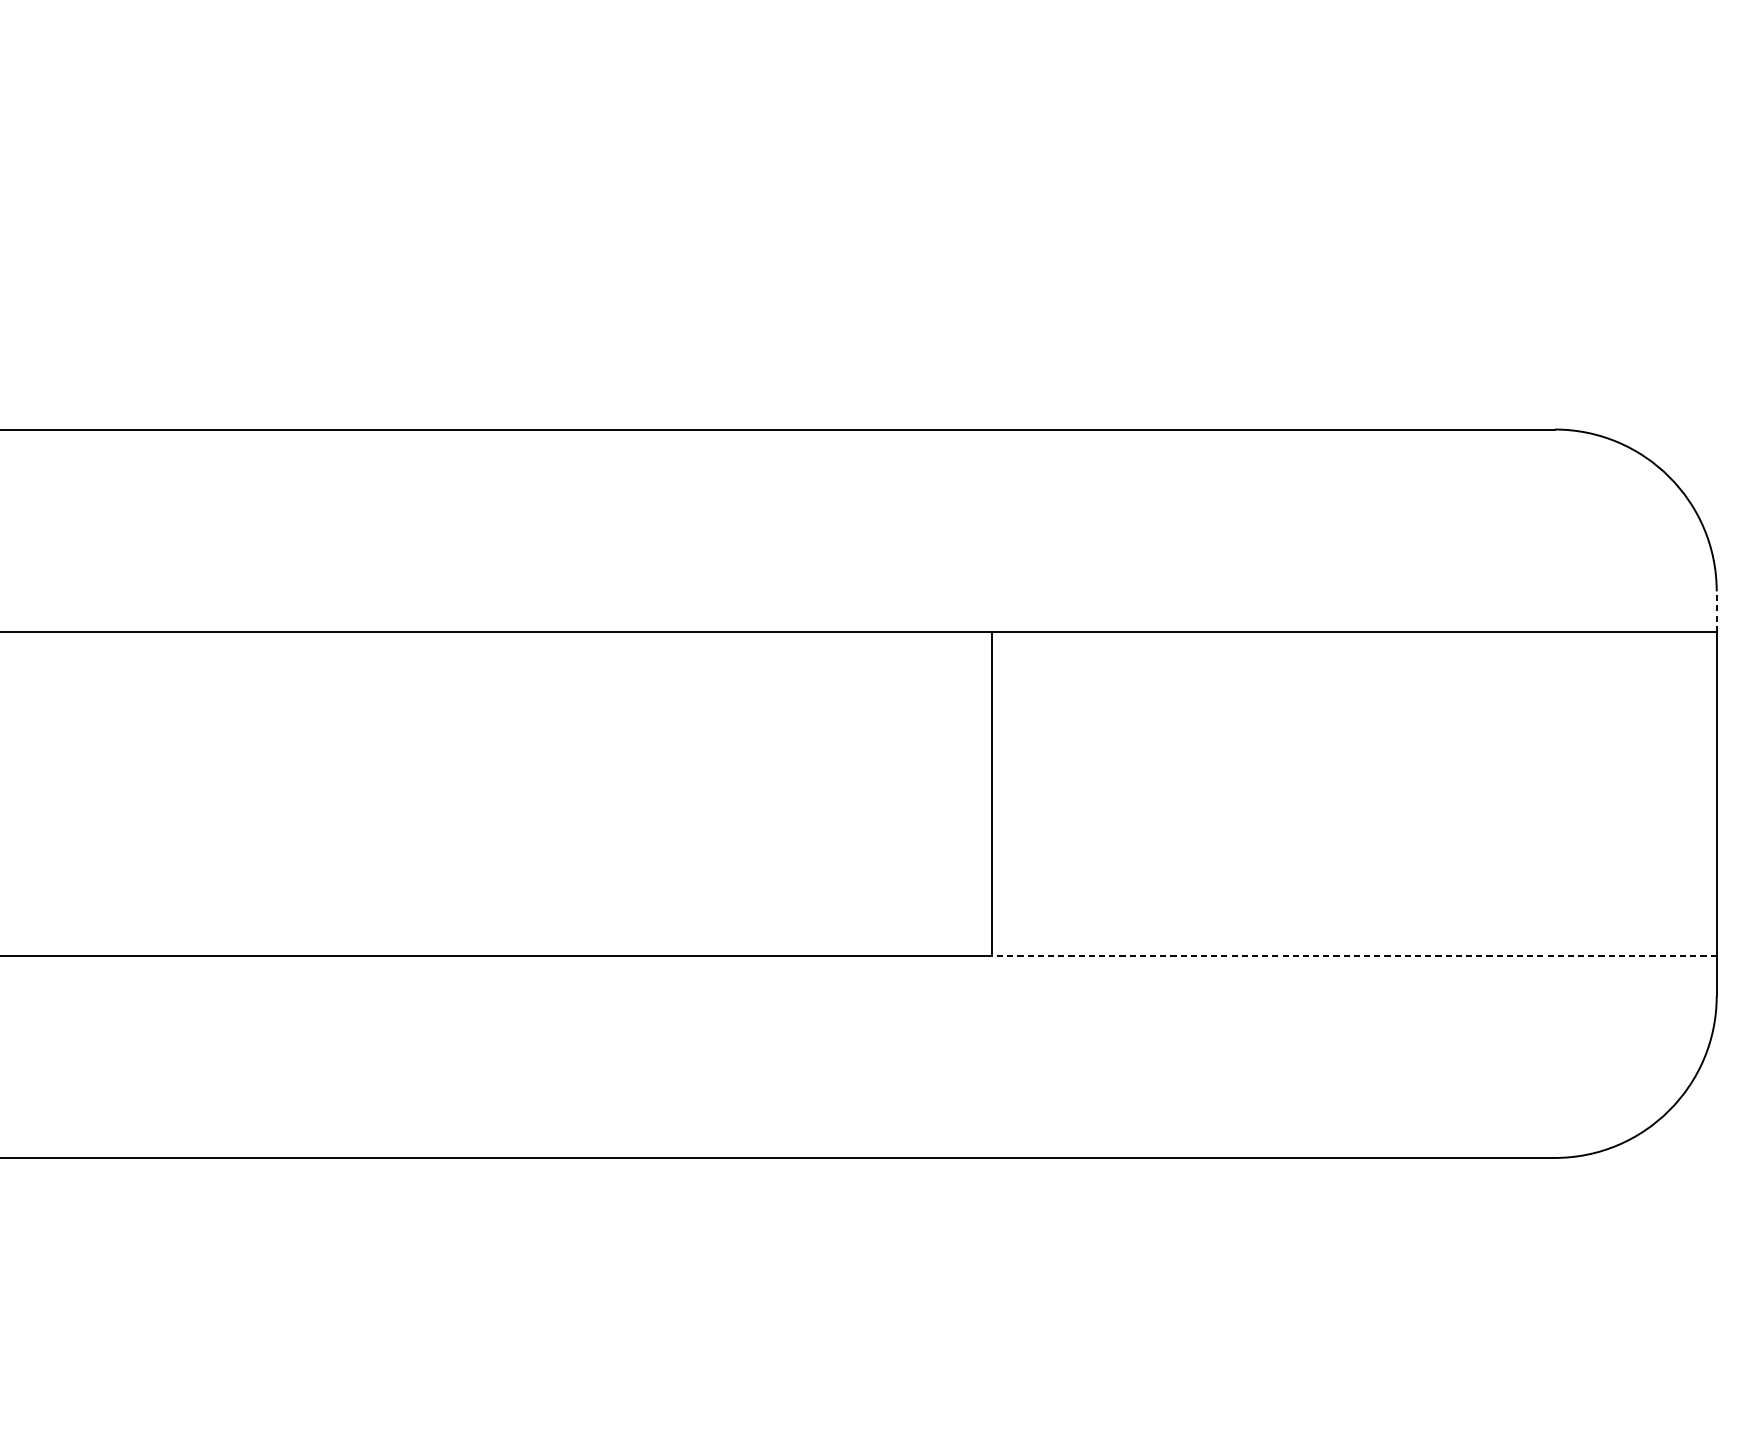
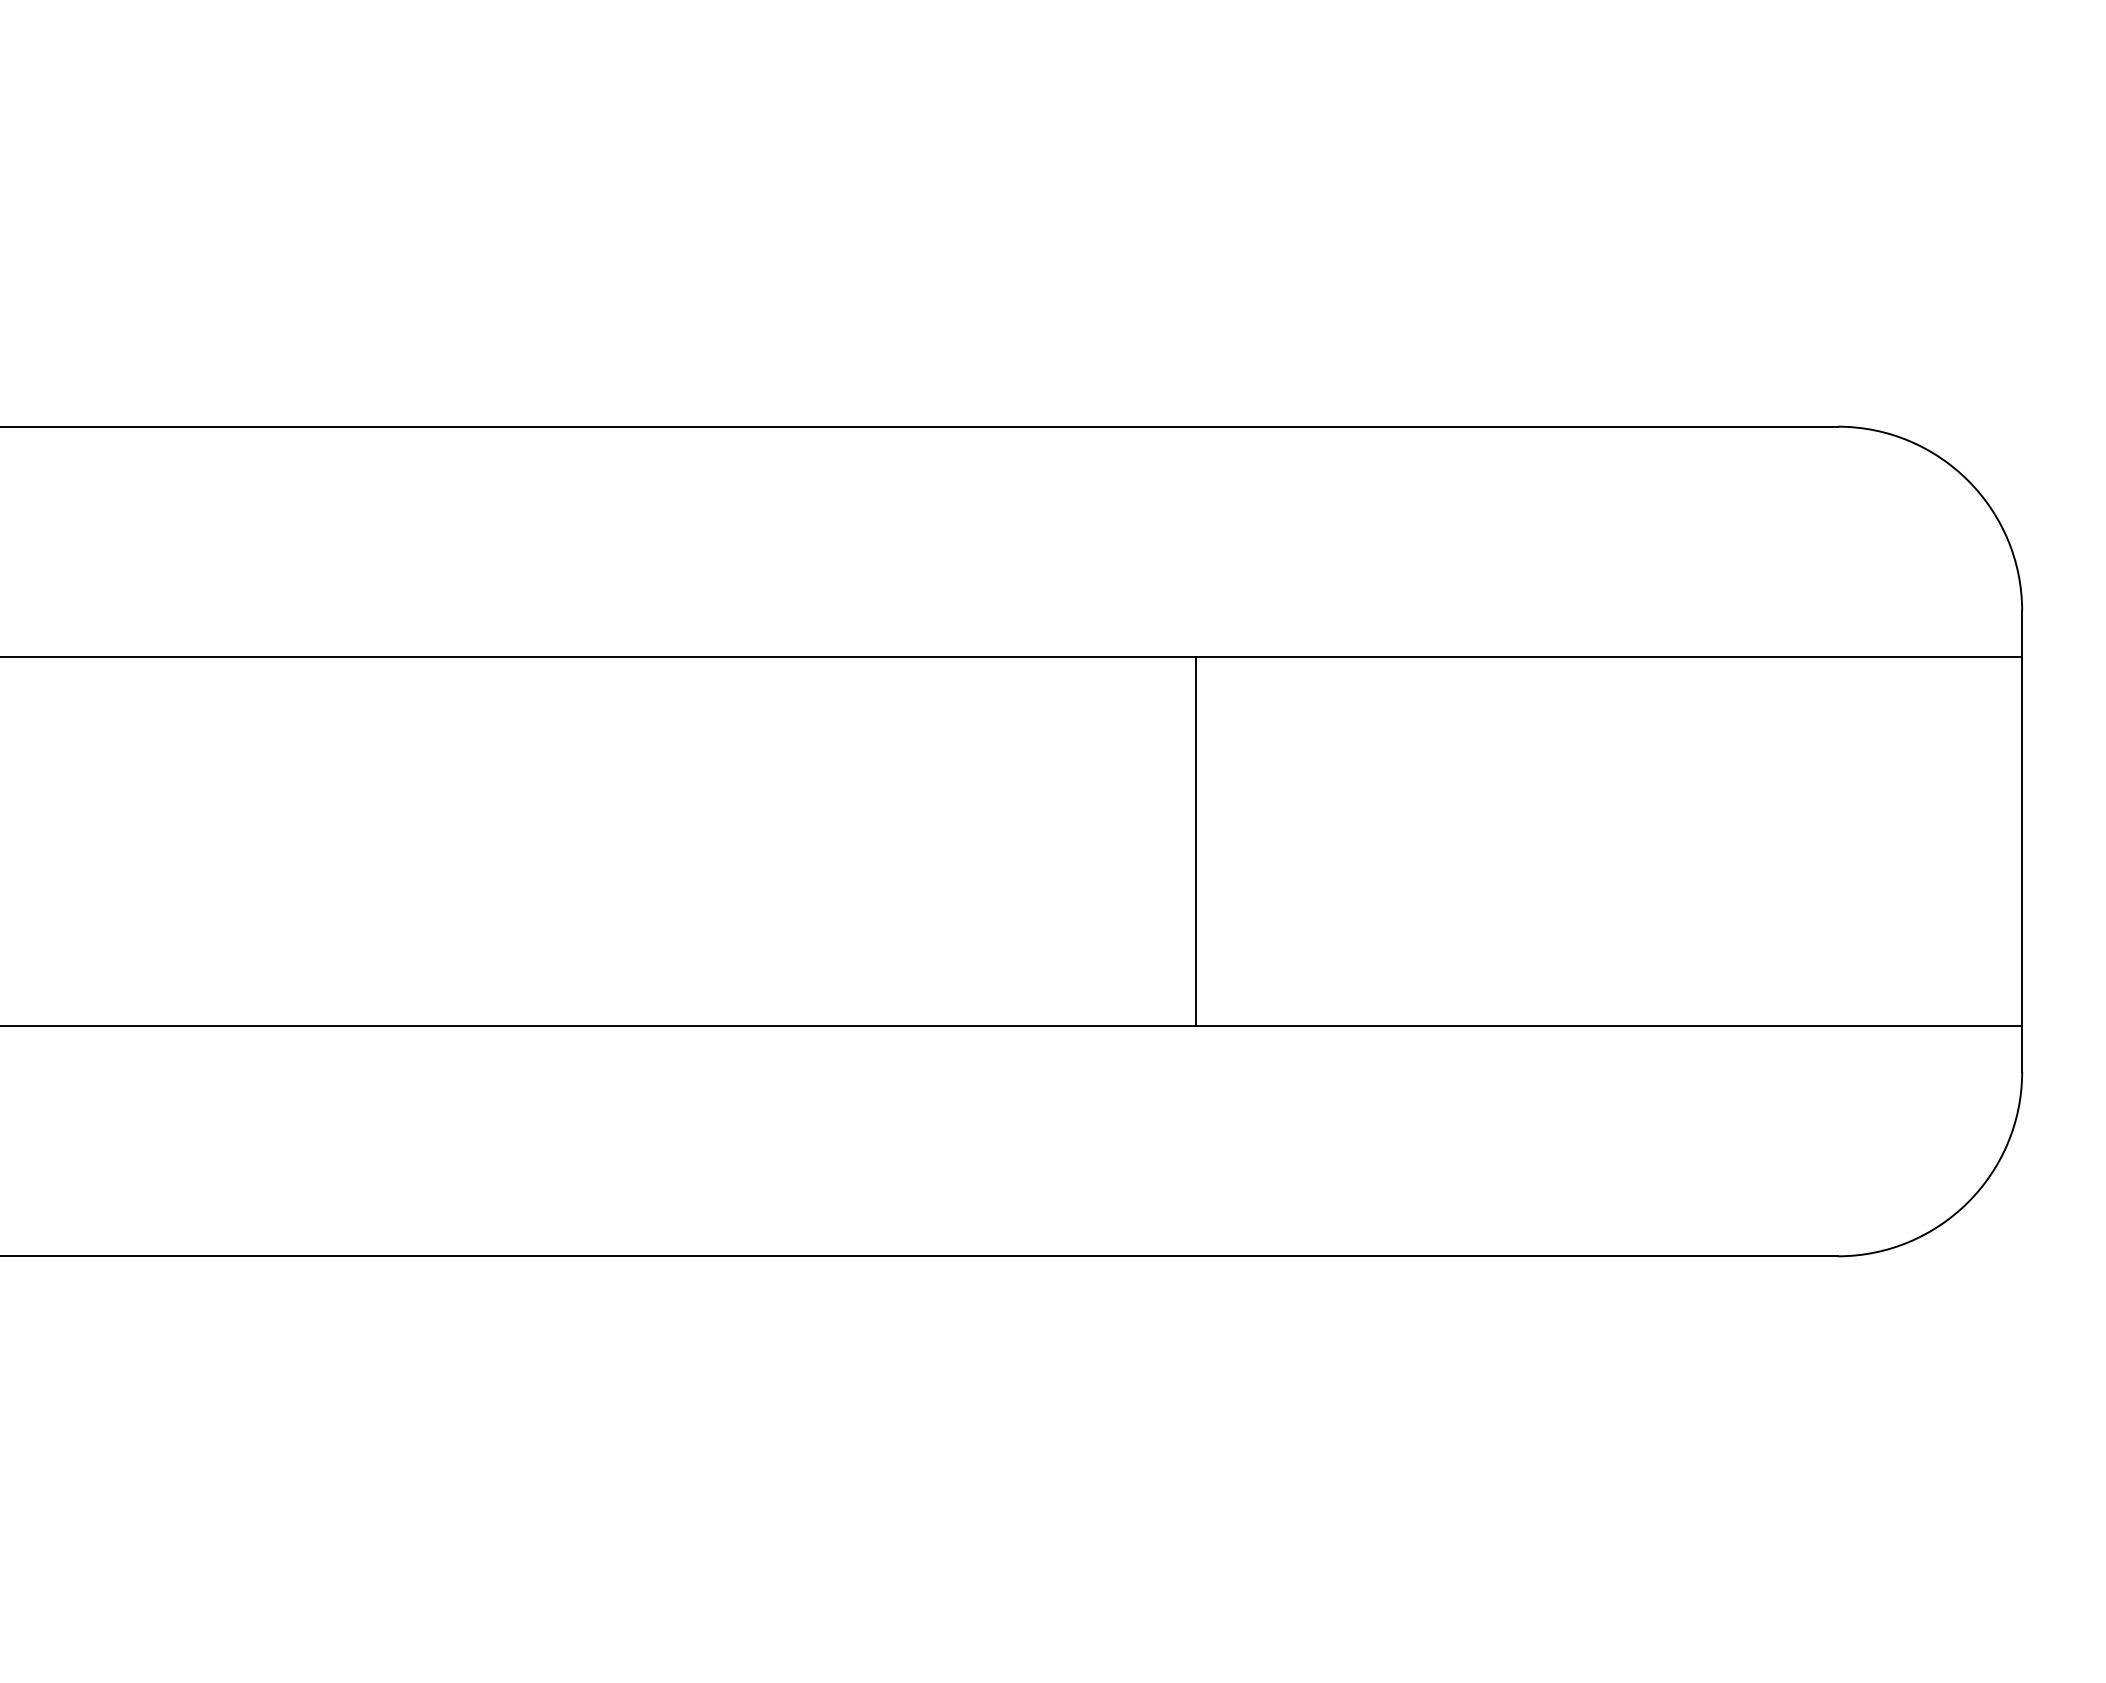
line: (1717, 611) -> (2022, 633), dashed -> solid
line: (1354, 955) -> (1609, 1025), dashed -> solid

